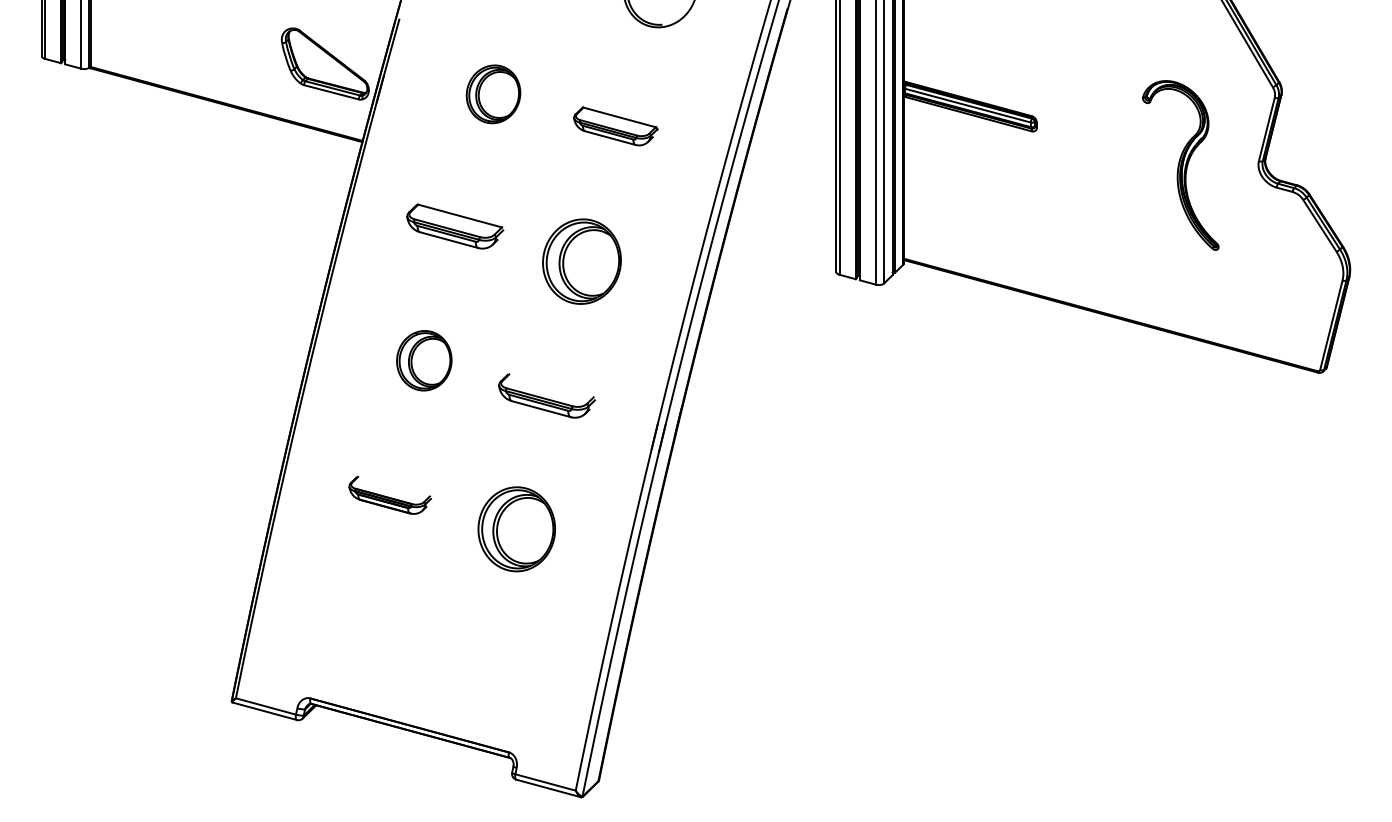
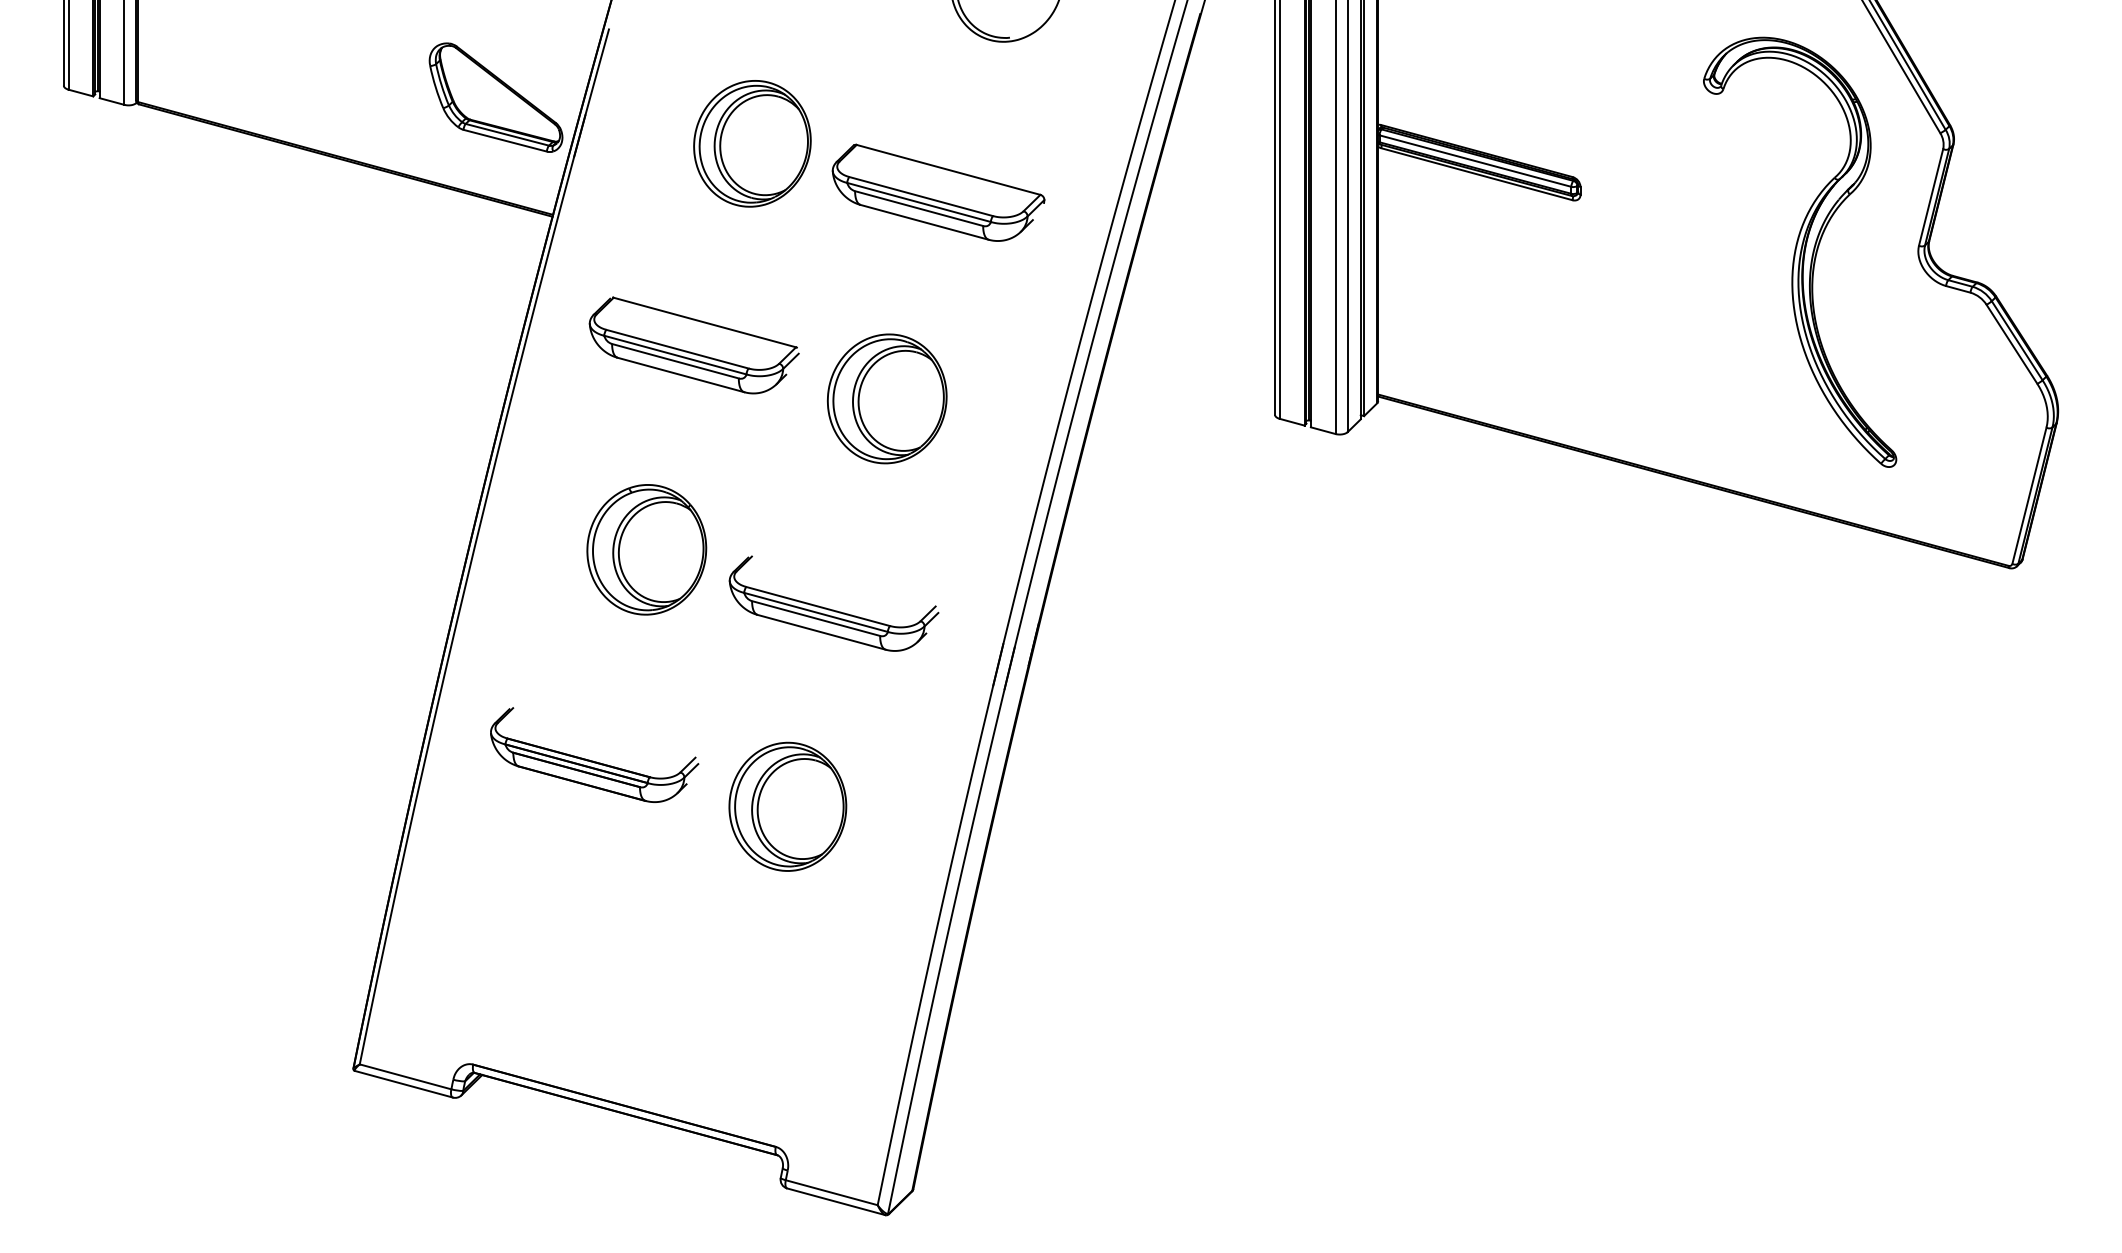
part: (493, 94) -> (752, 144), size x1.43
part: (615, 126) -> (938, 192), size x1.67
part: (1180, 165) -> (1799, 252), size x1.67
part: (454, 226) -> (692, 345), size x1.43
part: (424, 360) -> (647, 549), size x1.43
part: (546, 395) -> (833, 602), size x1.43
part: (390, 495) -> (595, 755), size x1.67

